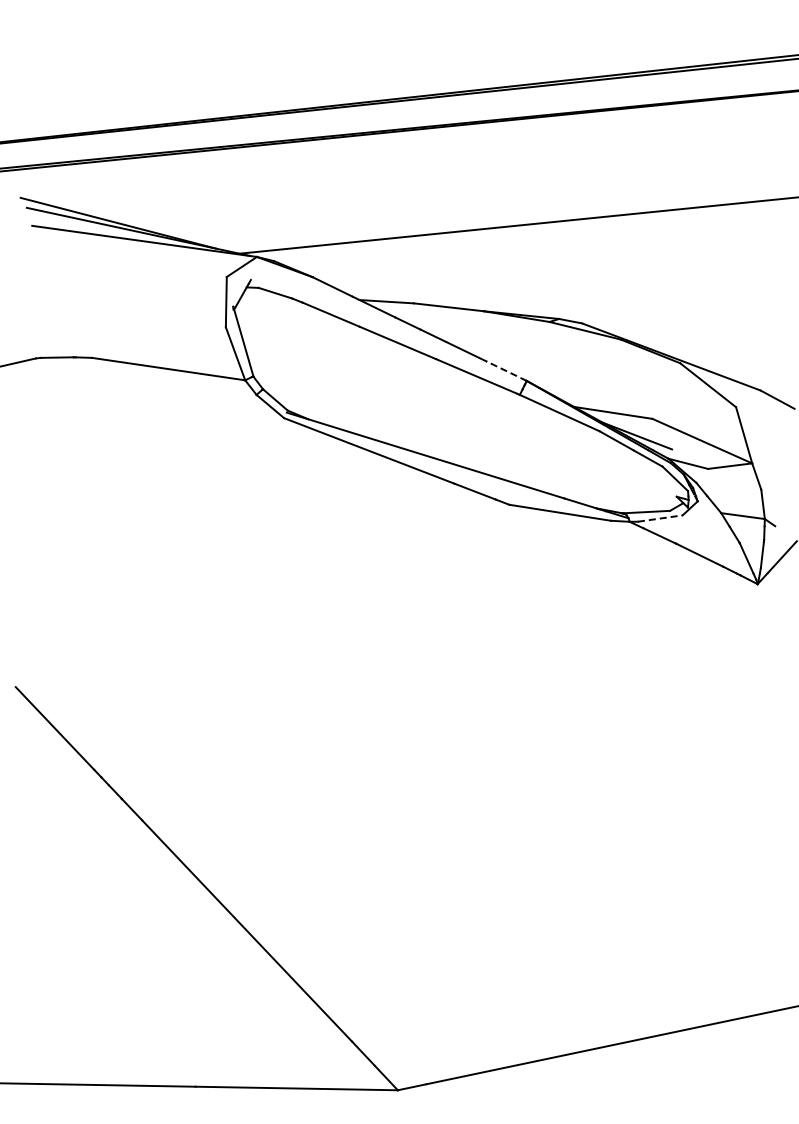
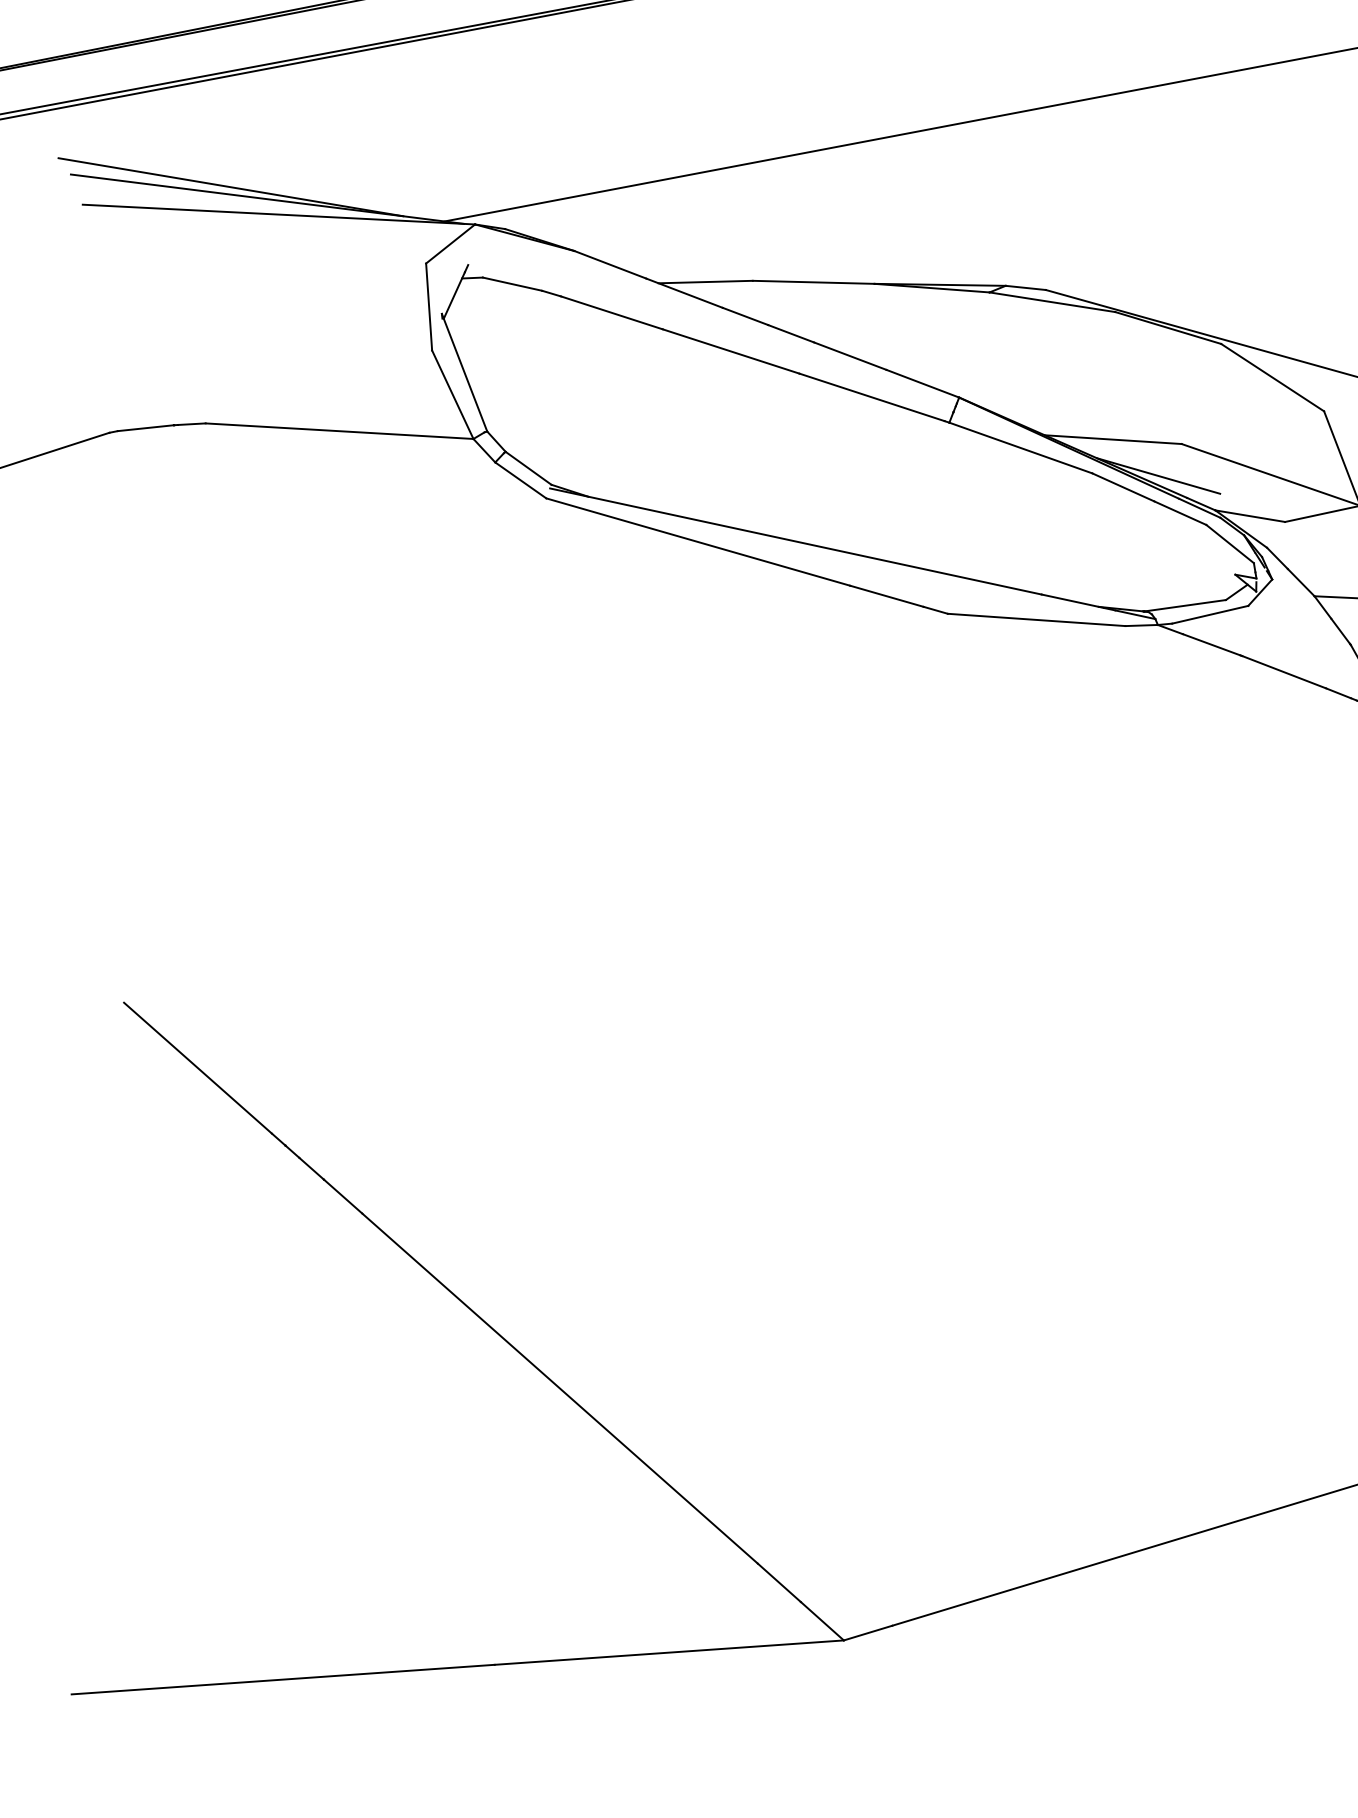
line: (506, 370) -> (922, 382), dashed -> solid
line: (660, 518) -> (1210, 614), dashed -> solid

